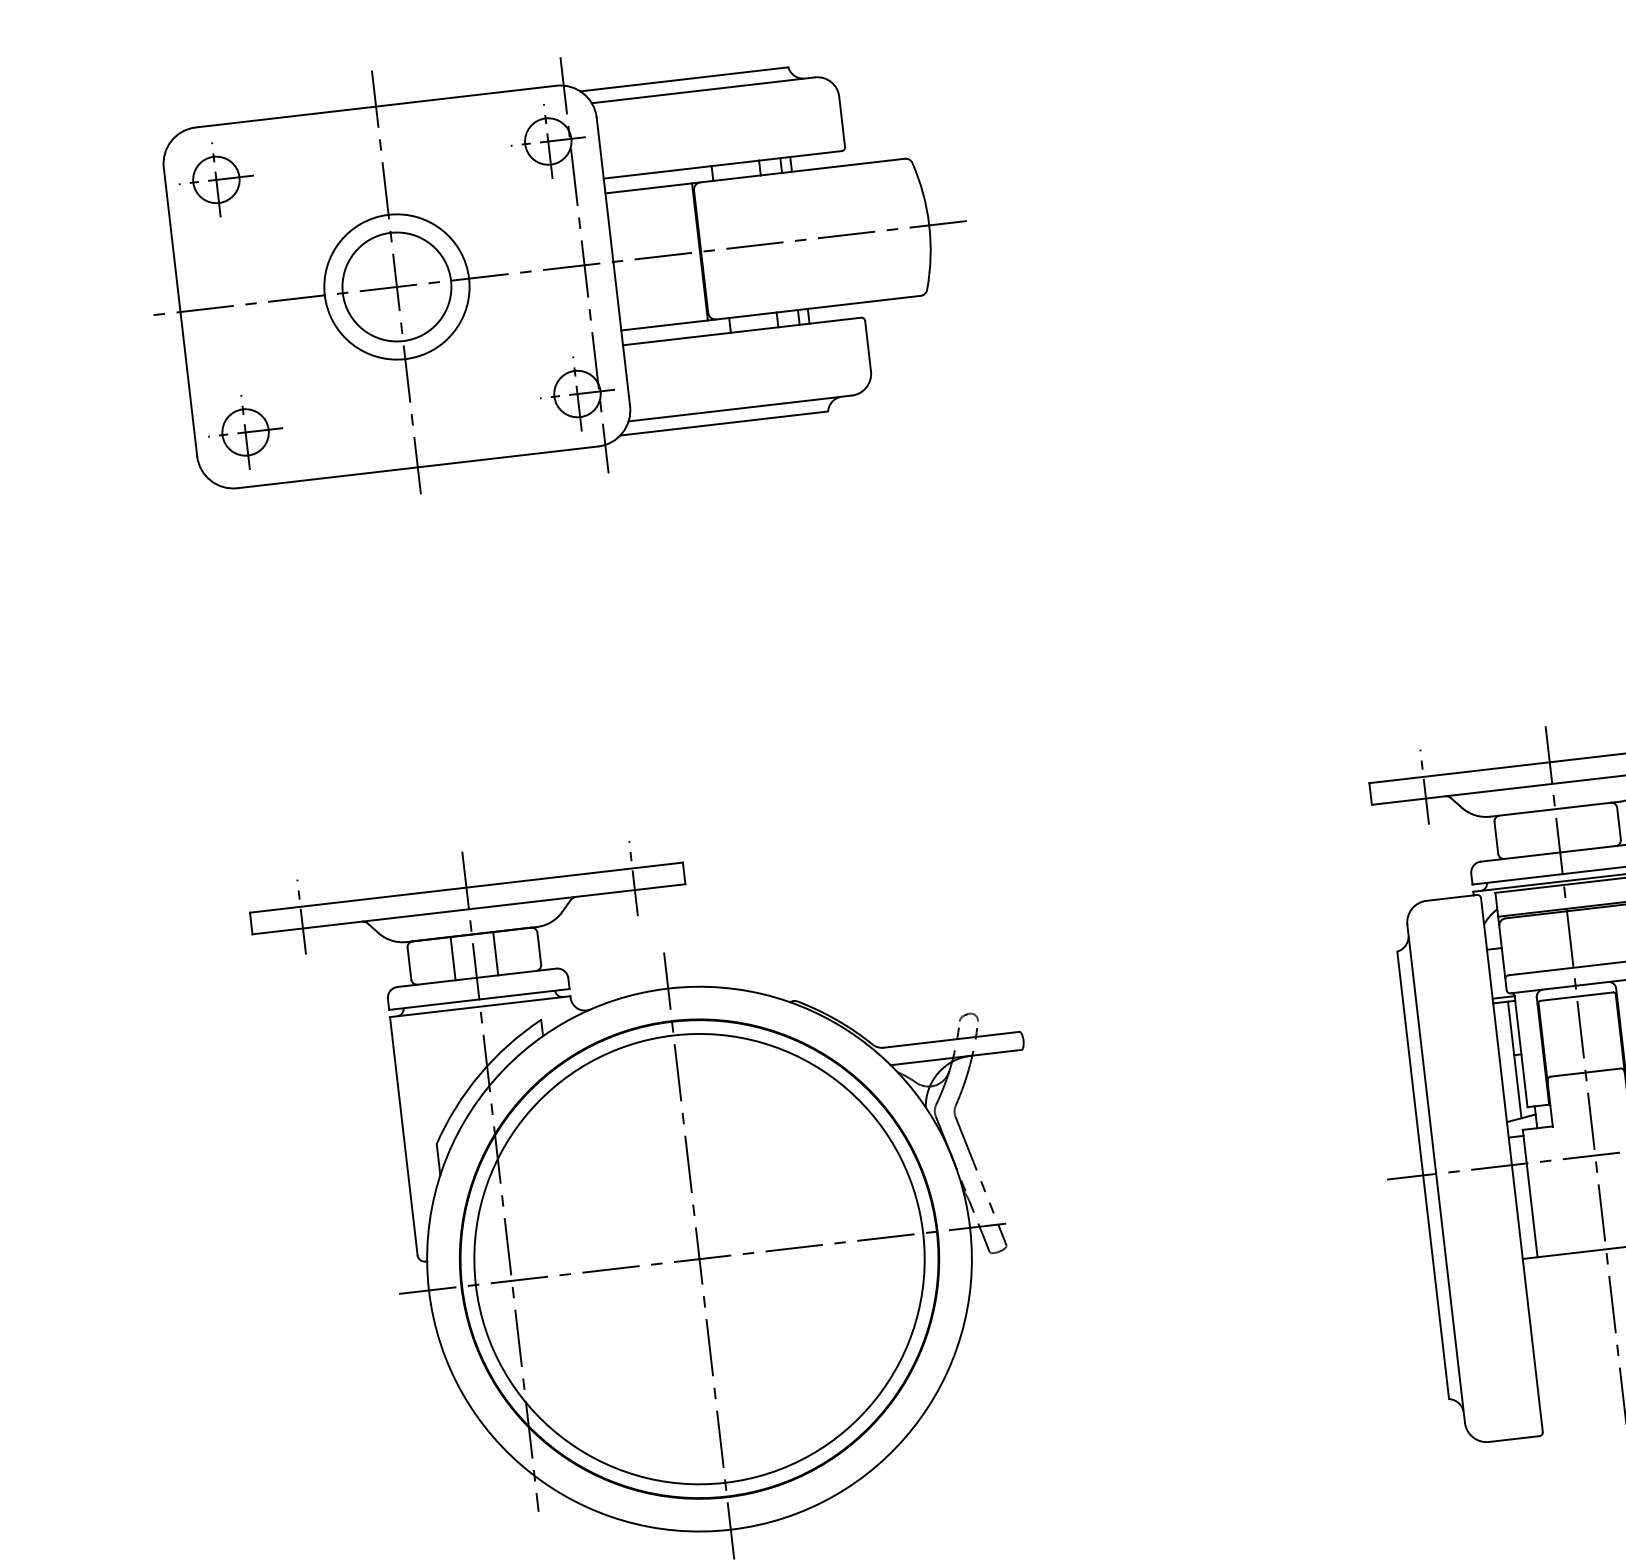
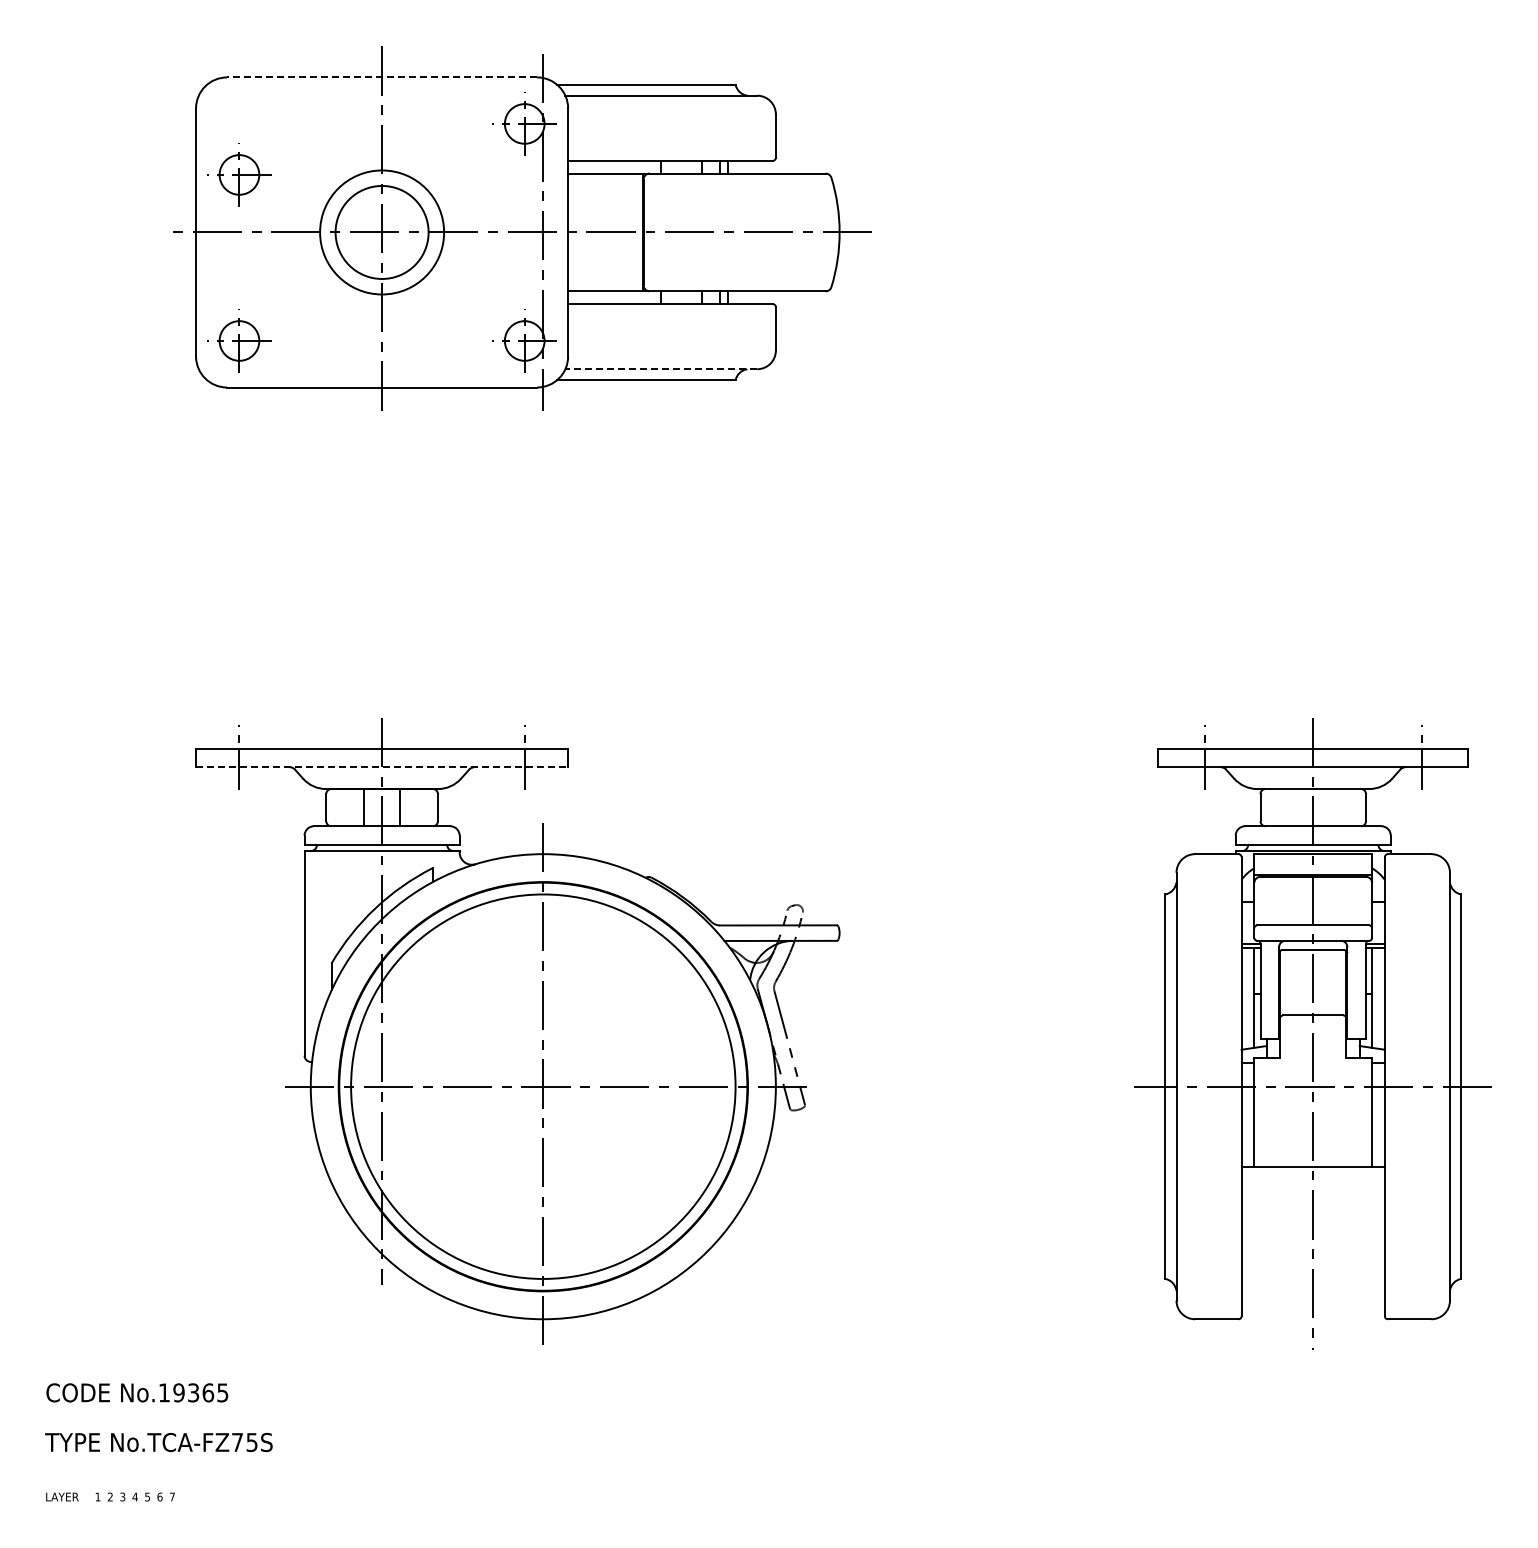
line: (375, 106) -> (381, 77), solid -> dashed
part: (216, 179) -> (239, 174), moved
line: (740, 408) -> (661, 369), solid -> dashed
line: (469, 909) -> (382, 767), solid -> dashed

